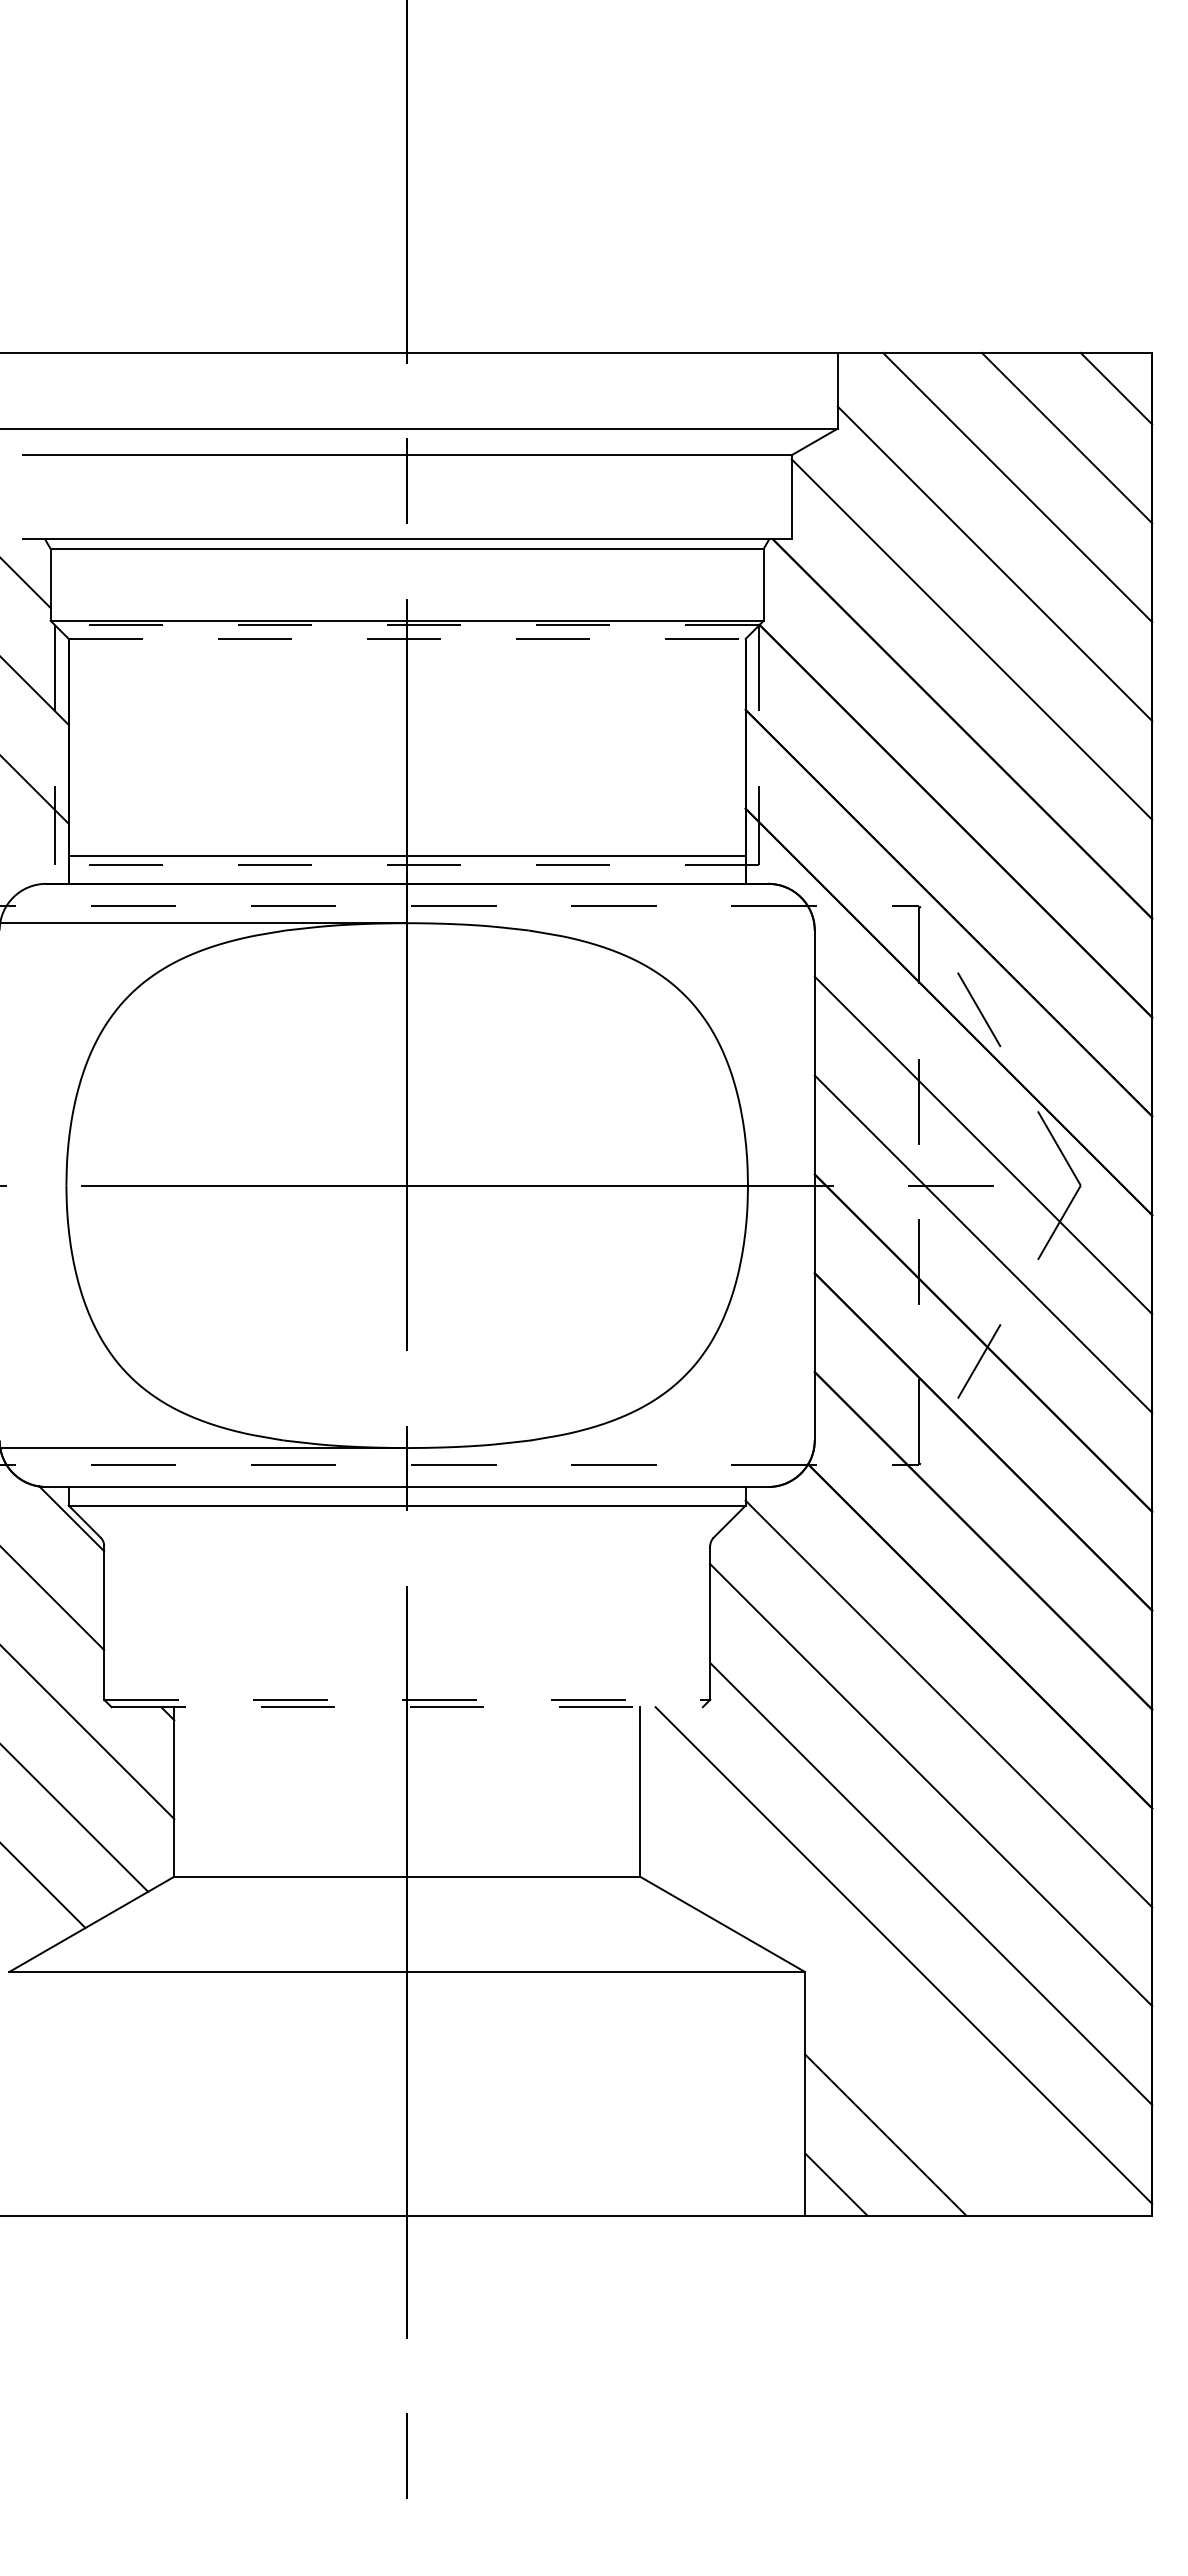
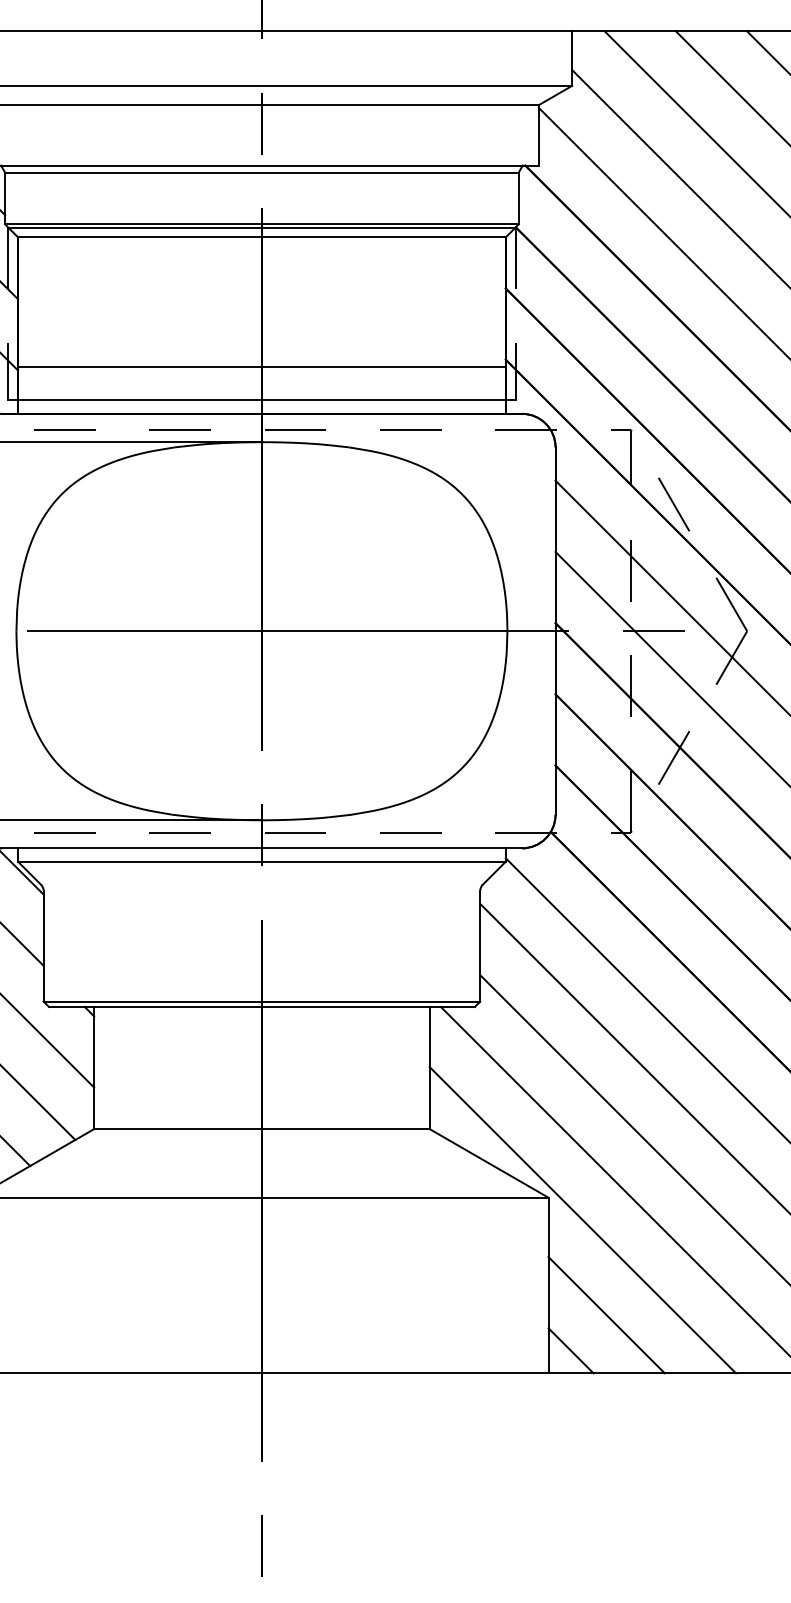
line: (406, 625) -> (261, 227), dashed -> solid
line: (407, 638) -> (262, 237), dashed -> solid
line: (406, 855) -> (261, 366), moved
line: (406, 865) -> (261, 400), dashed -> solid
line: (407, 1699) -> (262, 1001), dashed -> solid
line: (407, 1707) -> (262, 1007), dashed -> solid
line: (852, 2002) -> (582, 1219), added

